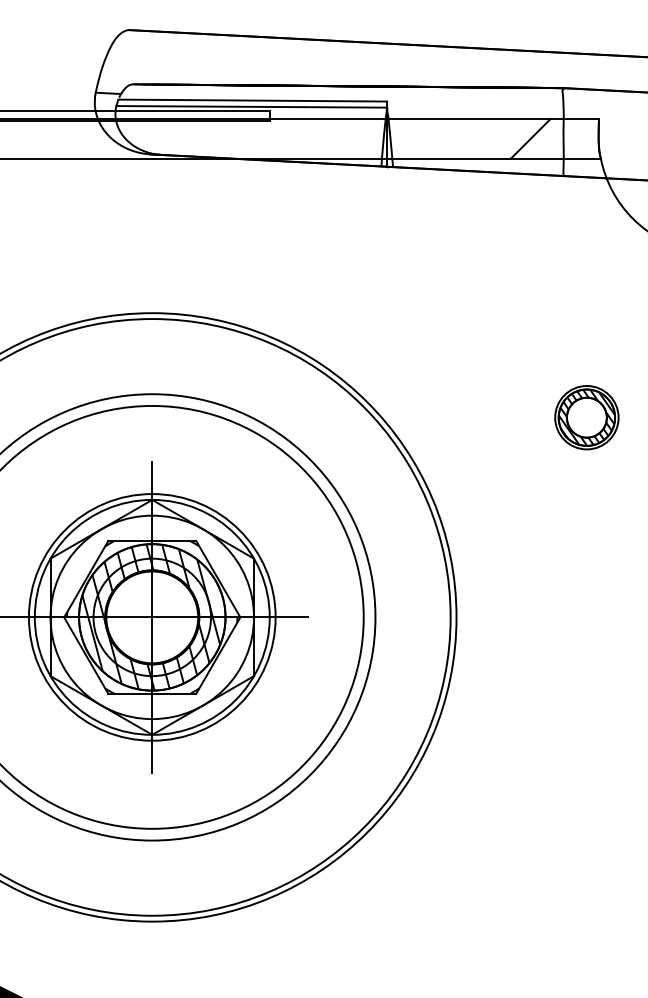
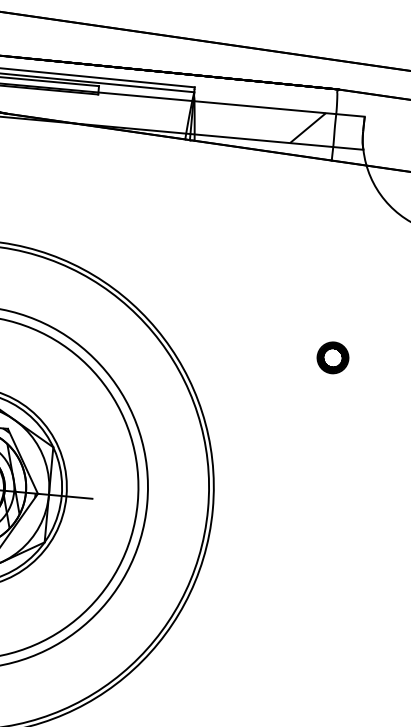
part: (586, 417) -> (332, 357), size x0.6

